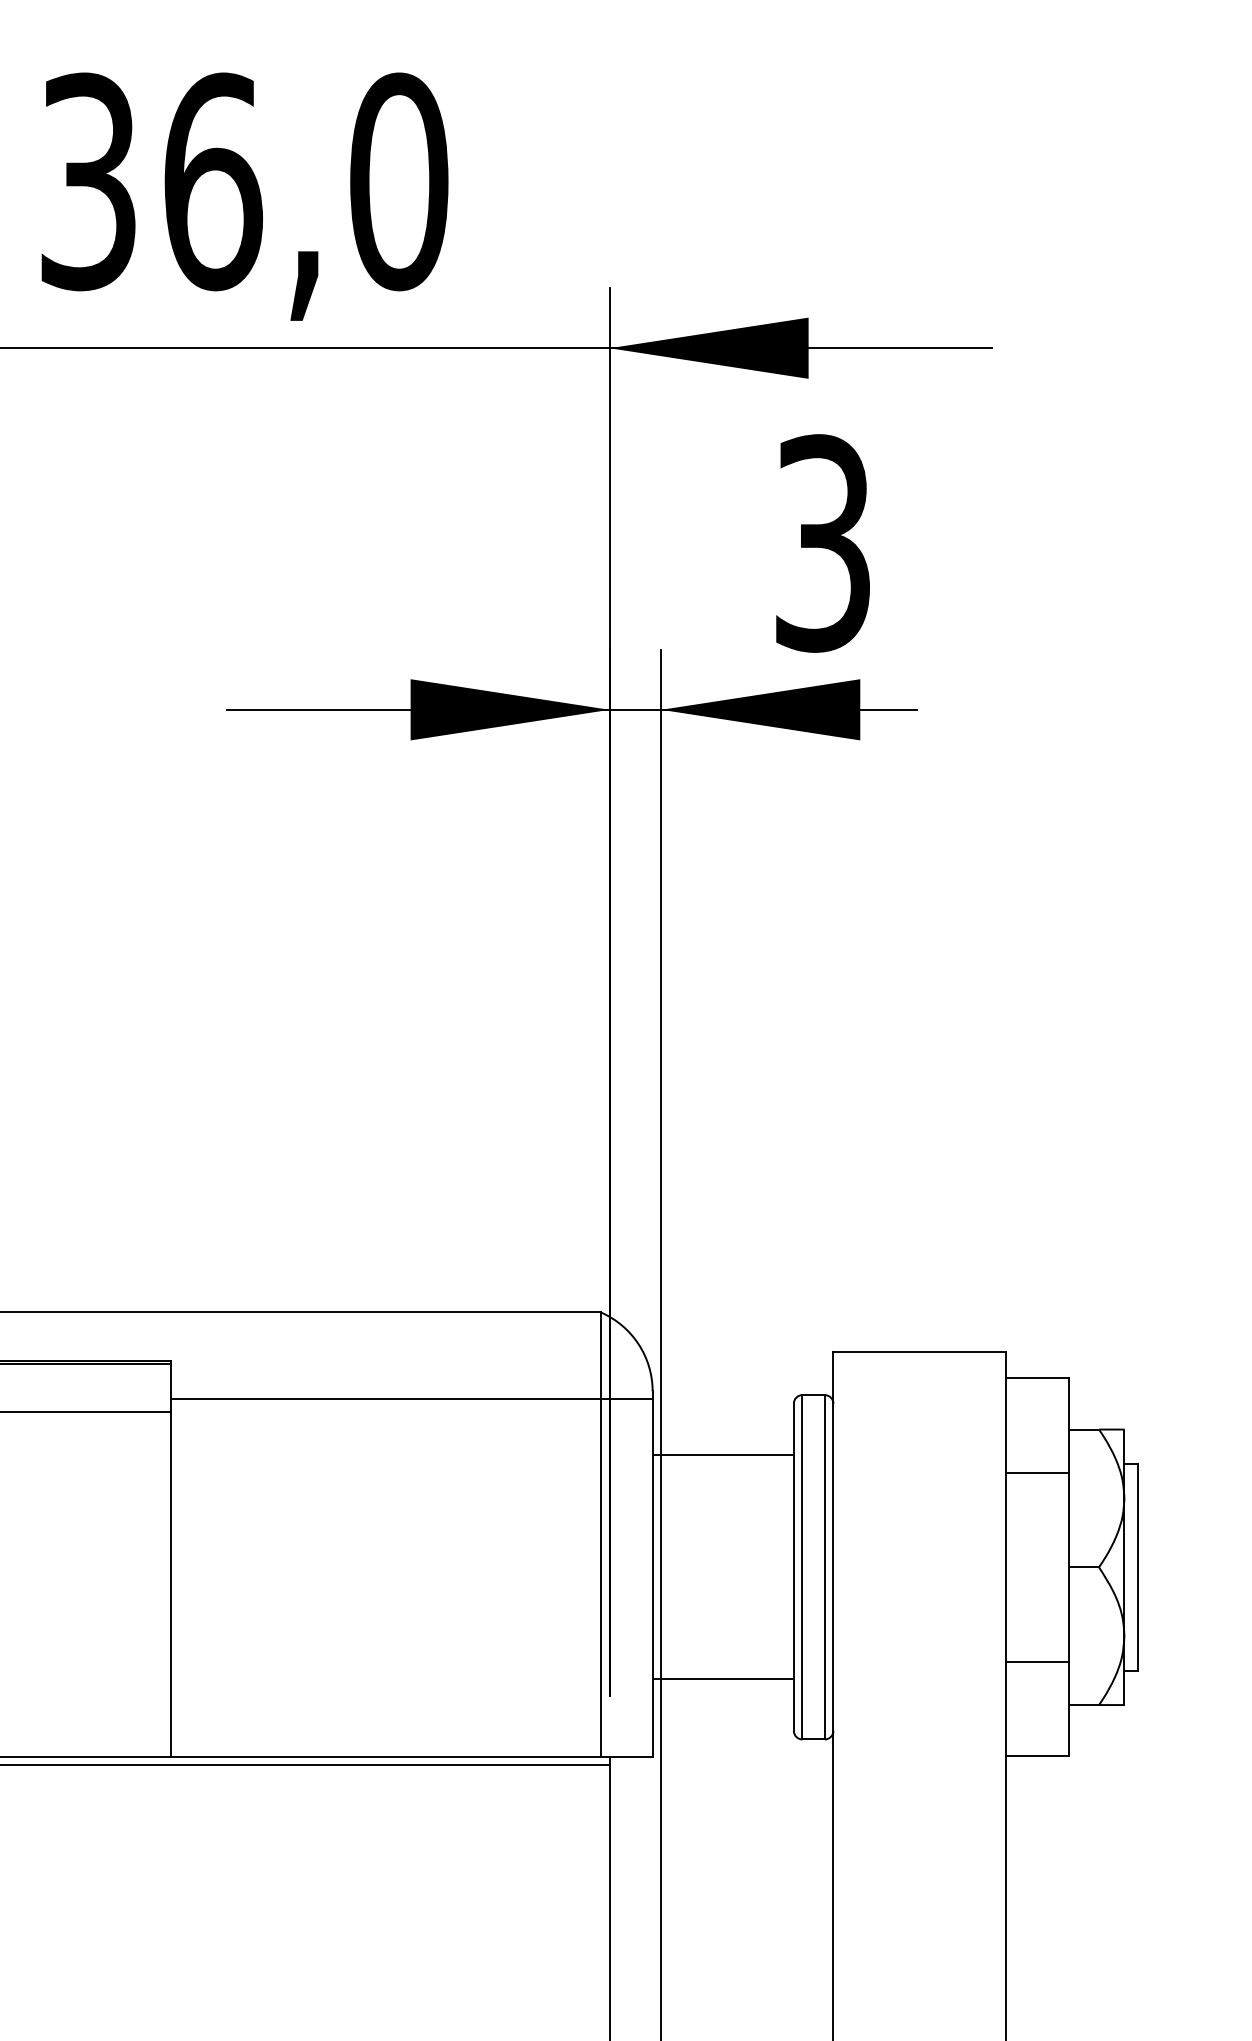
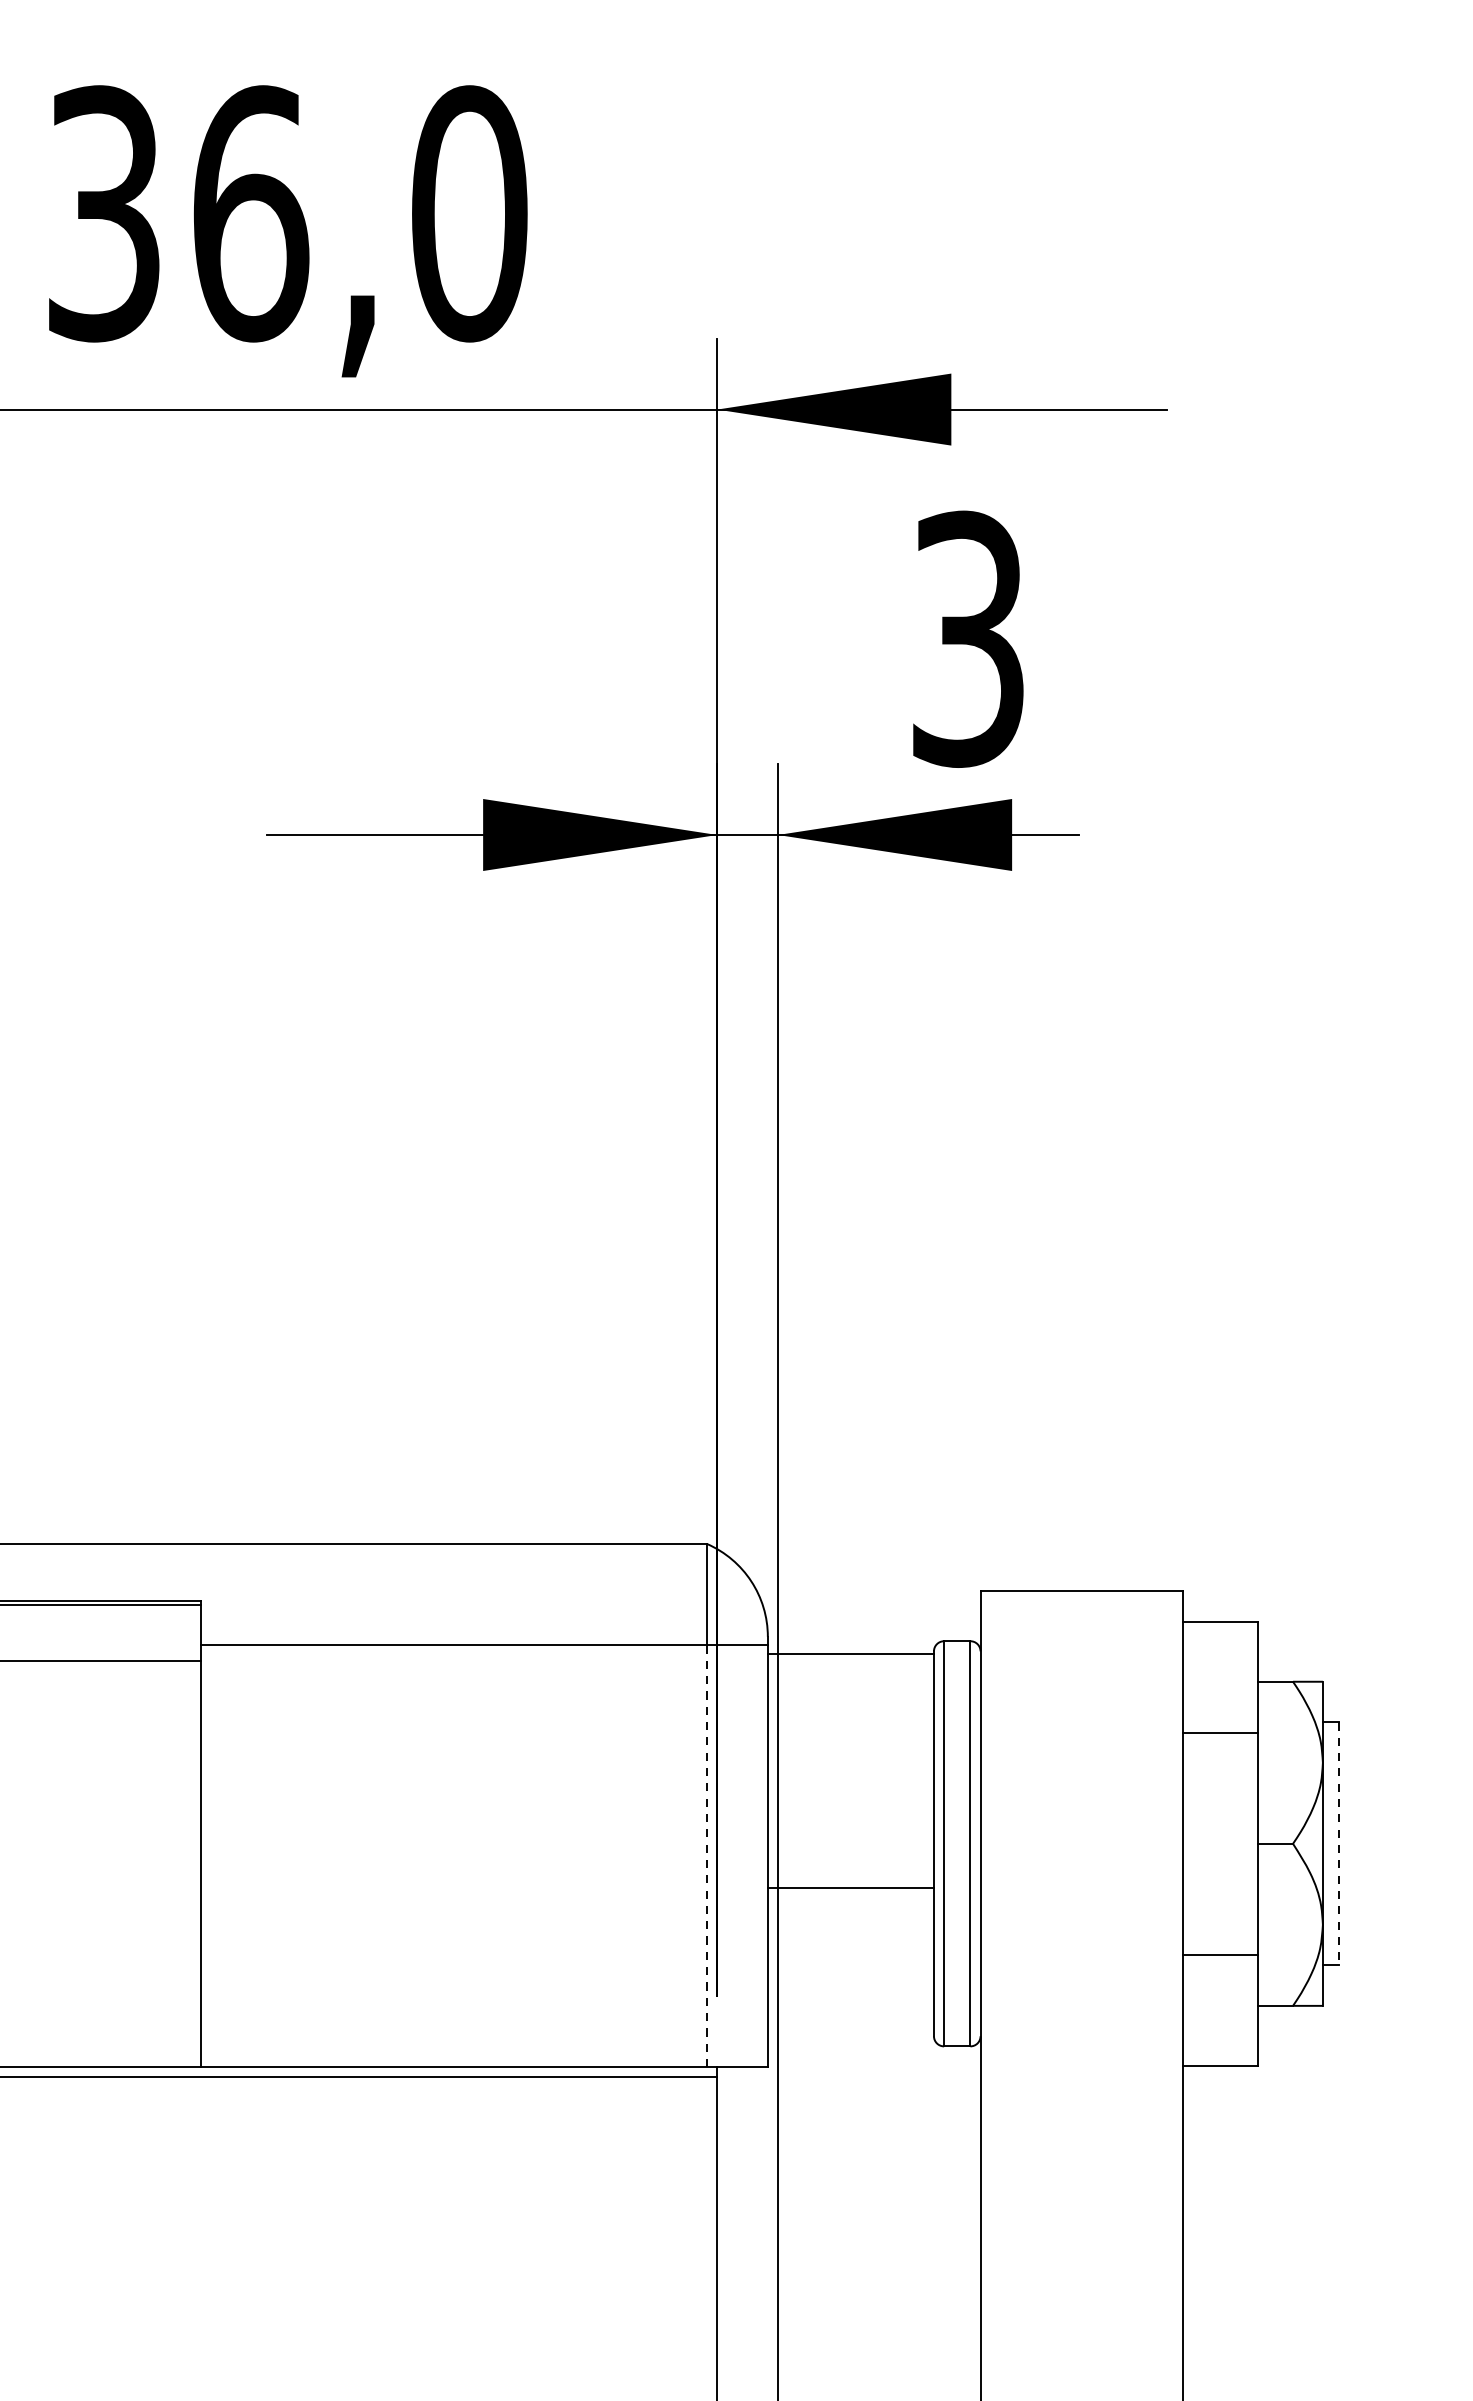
line: (722, 1455) -> (850, 1654), moved
line: (1138, 1567) -> (1339, 1844), solid -> dashed
line: (601, 1578) -> (707, 1856), solid -> dashed
line: (722, 1679) -> (850, 1888), moved

